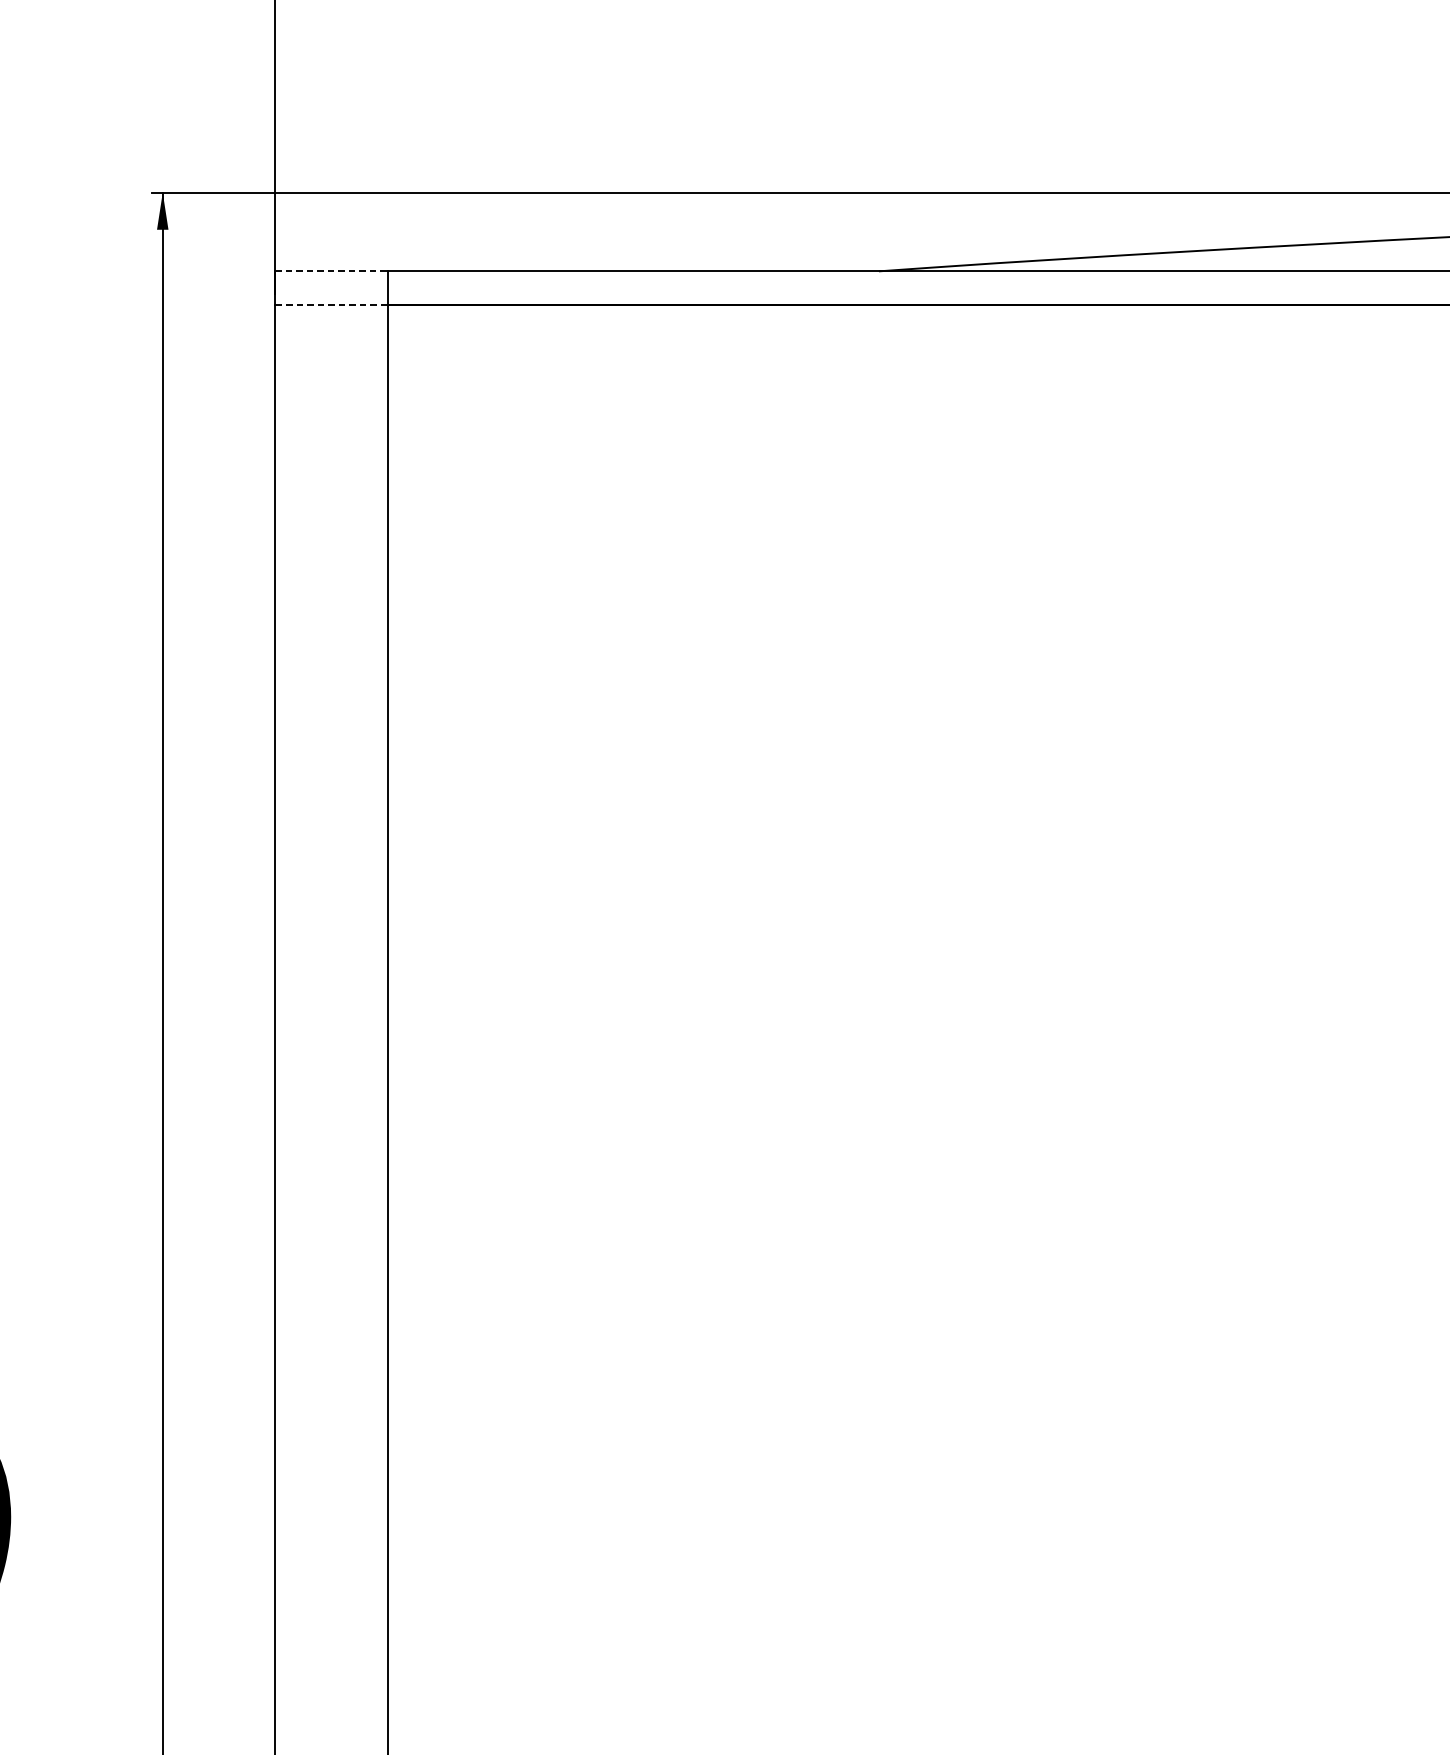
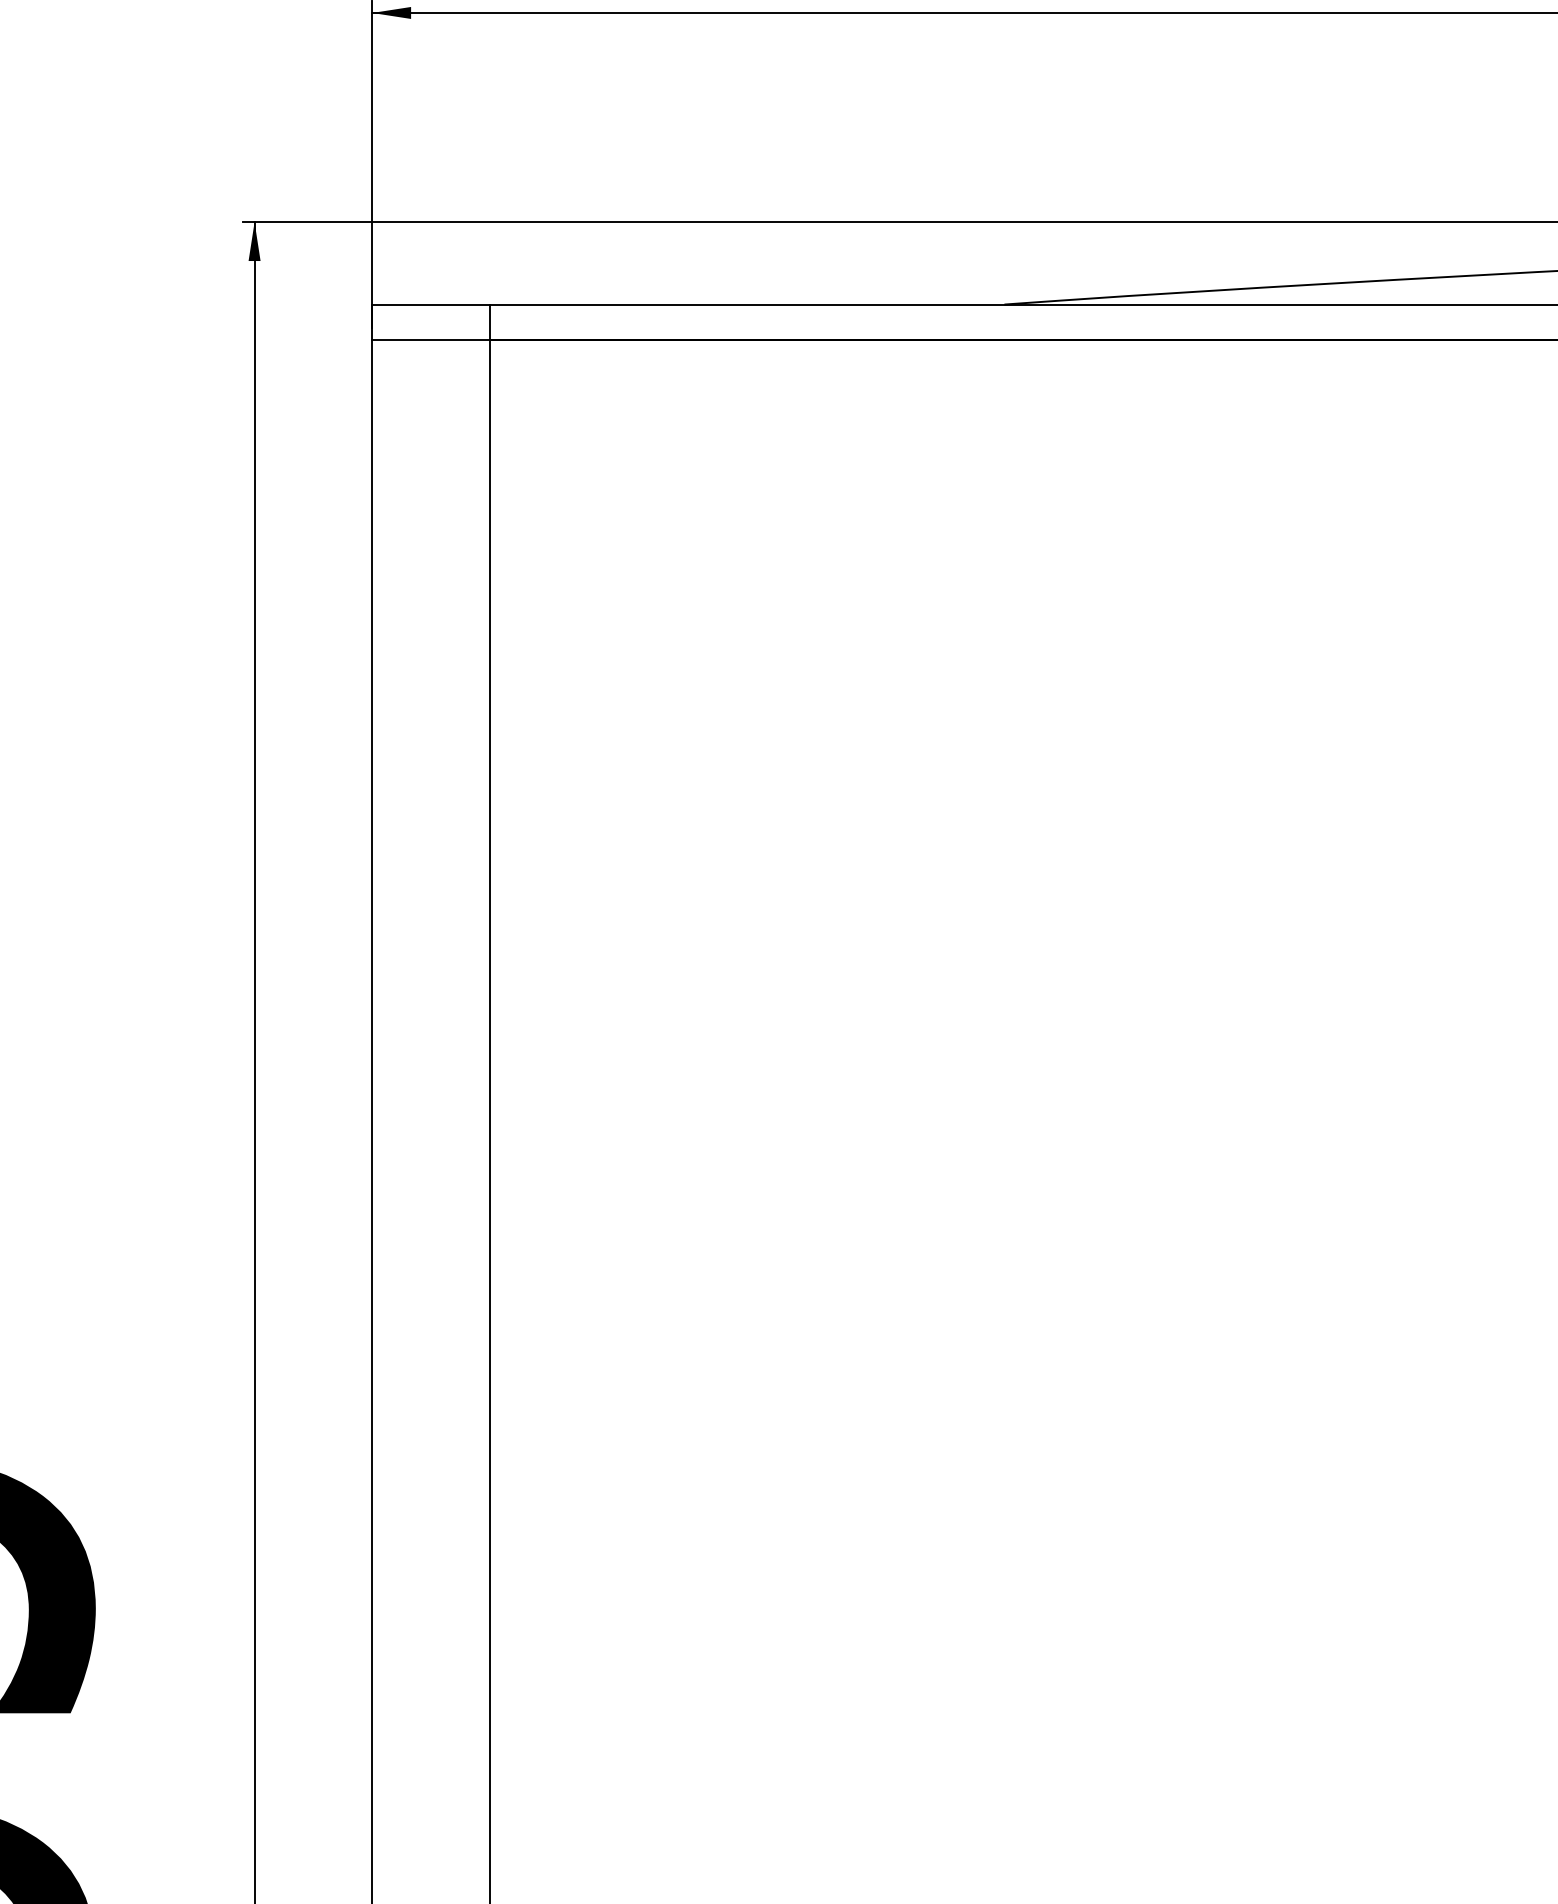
line: (331, 271) -> (431, 304), dashed -> solid
line: (331, 304) -> (431, 339), dashed -> solid

